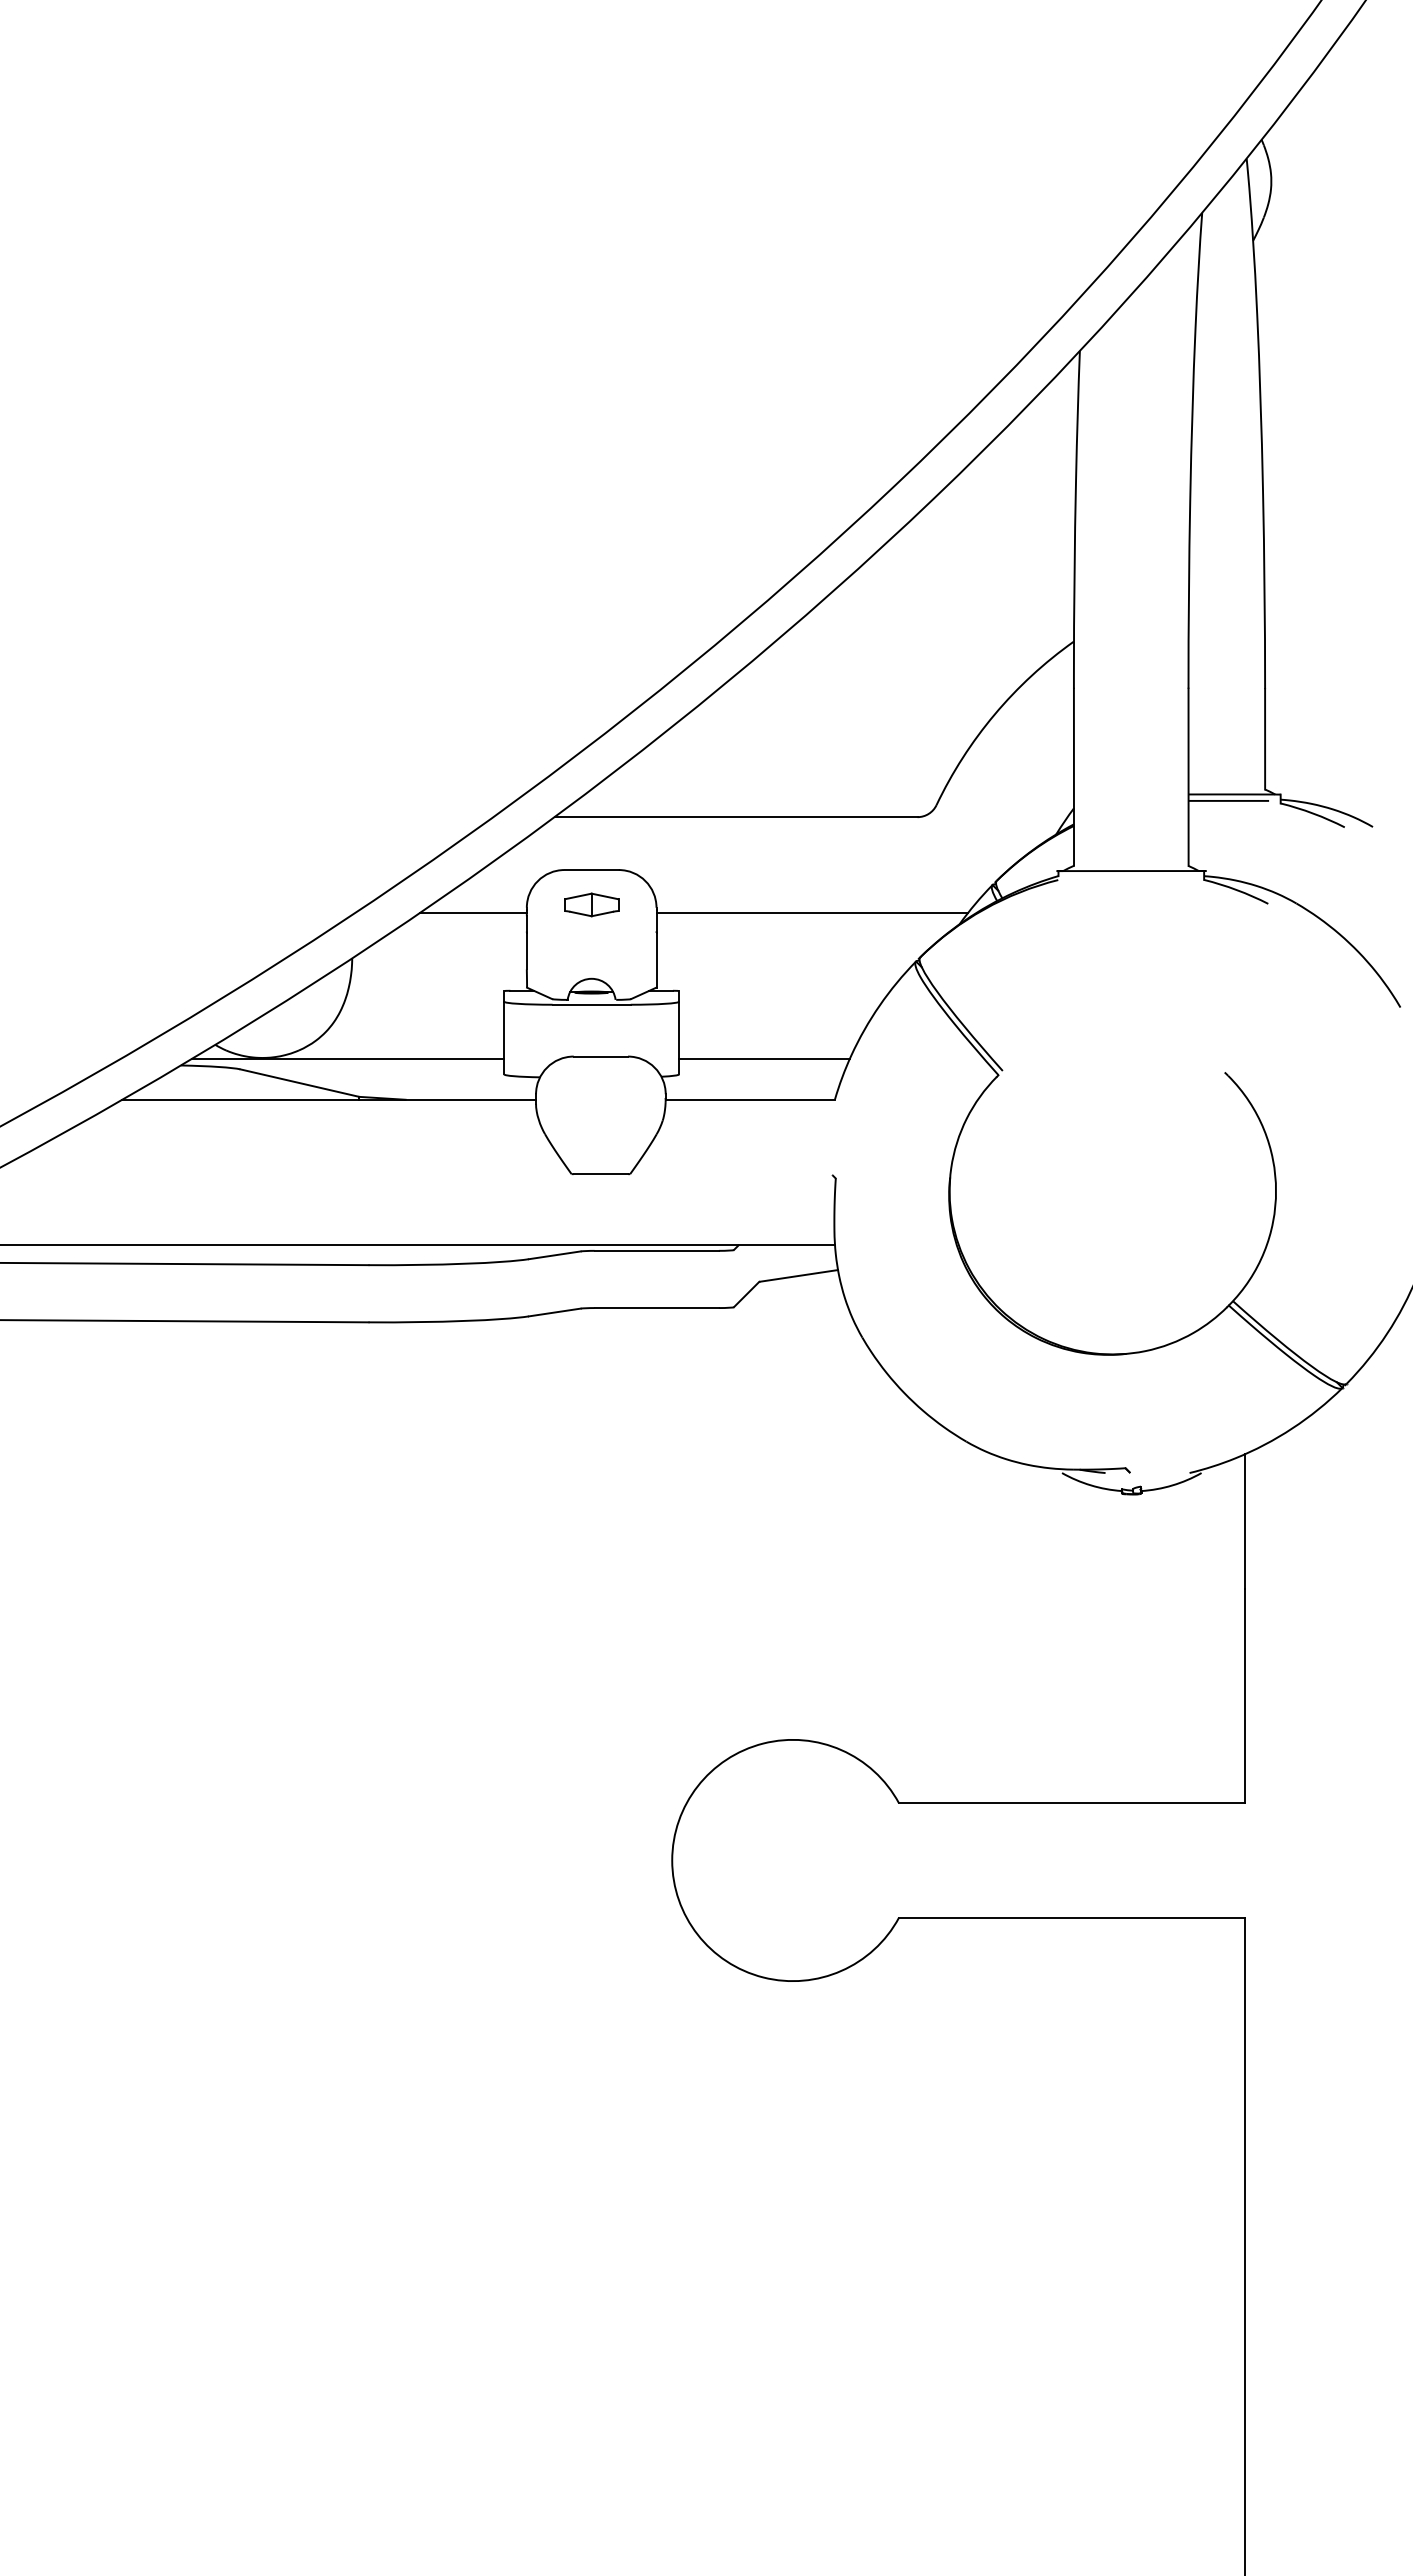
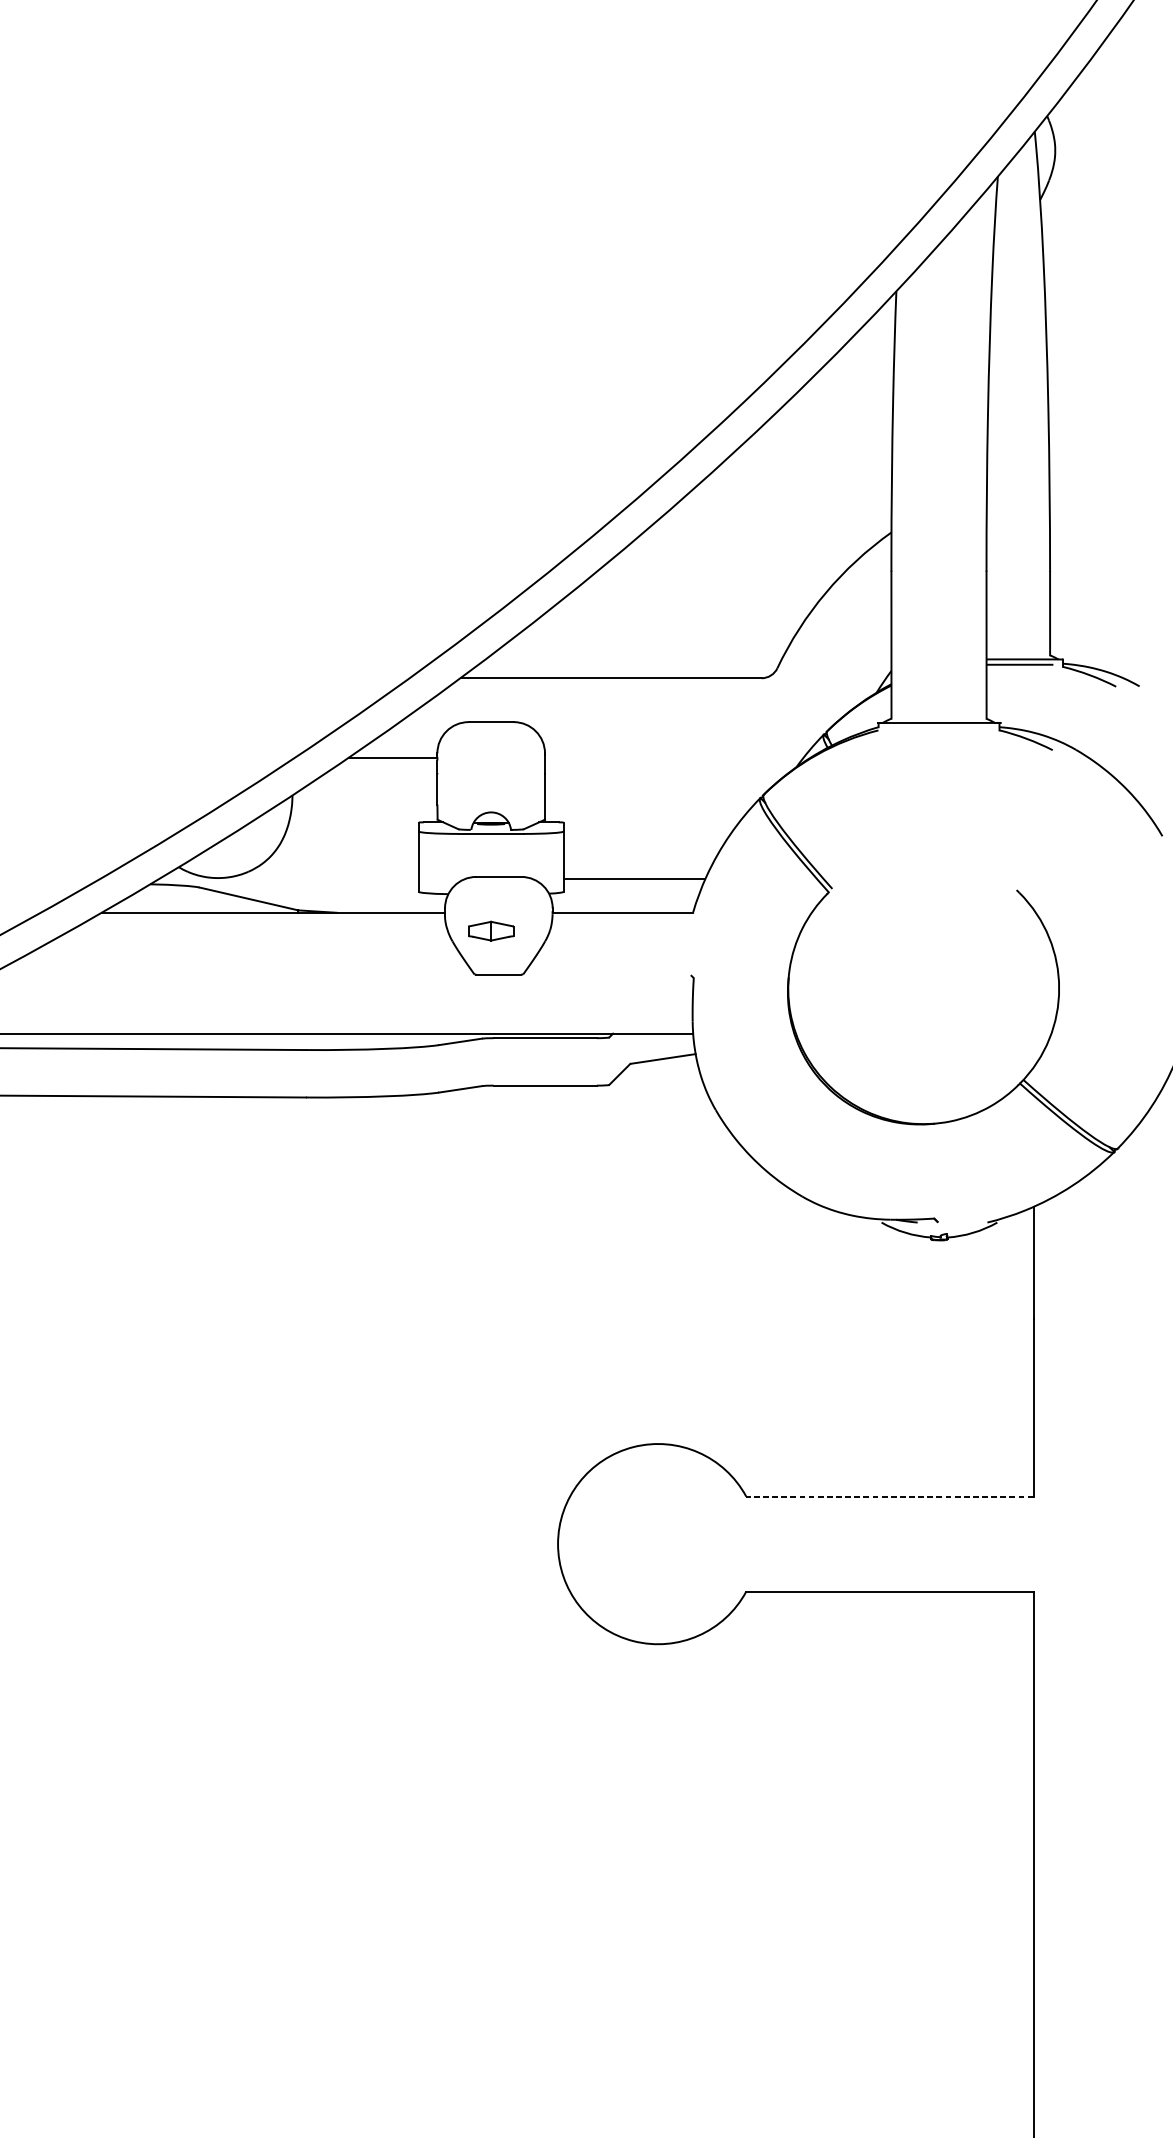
part: (591, 904) -> (491, 930), moved
line: (811, 913) -> (673, 758), removed
line: (348, 1058) -> (289, 878), removed
line: (1071, 1803) -> (889, 1496), solid -> dashed

